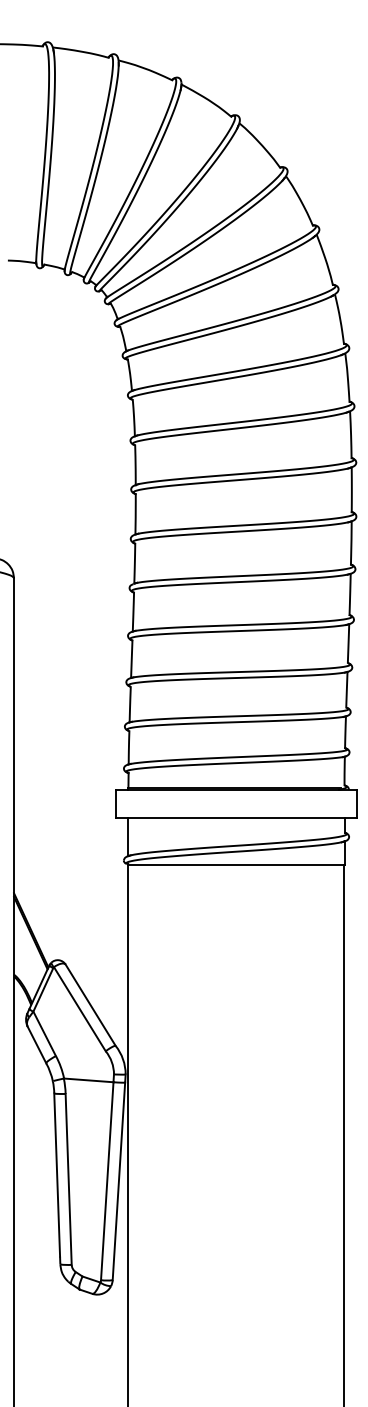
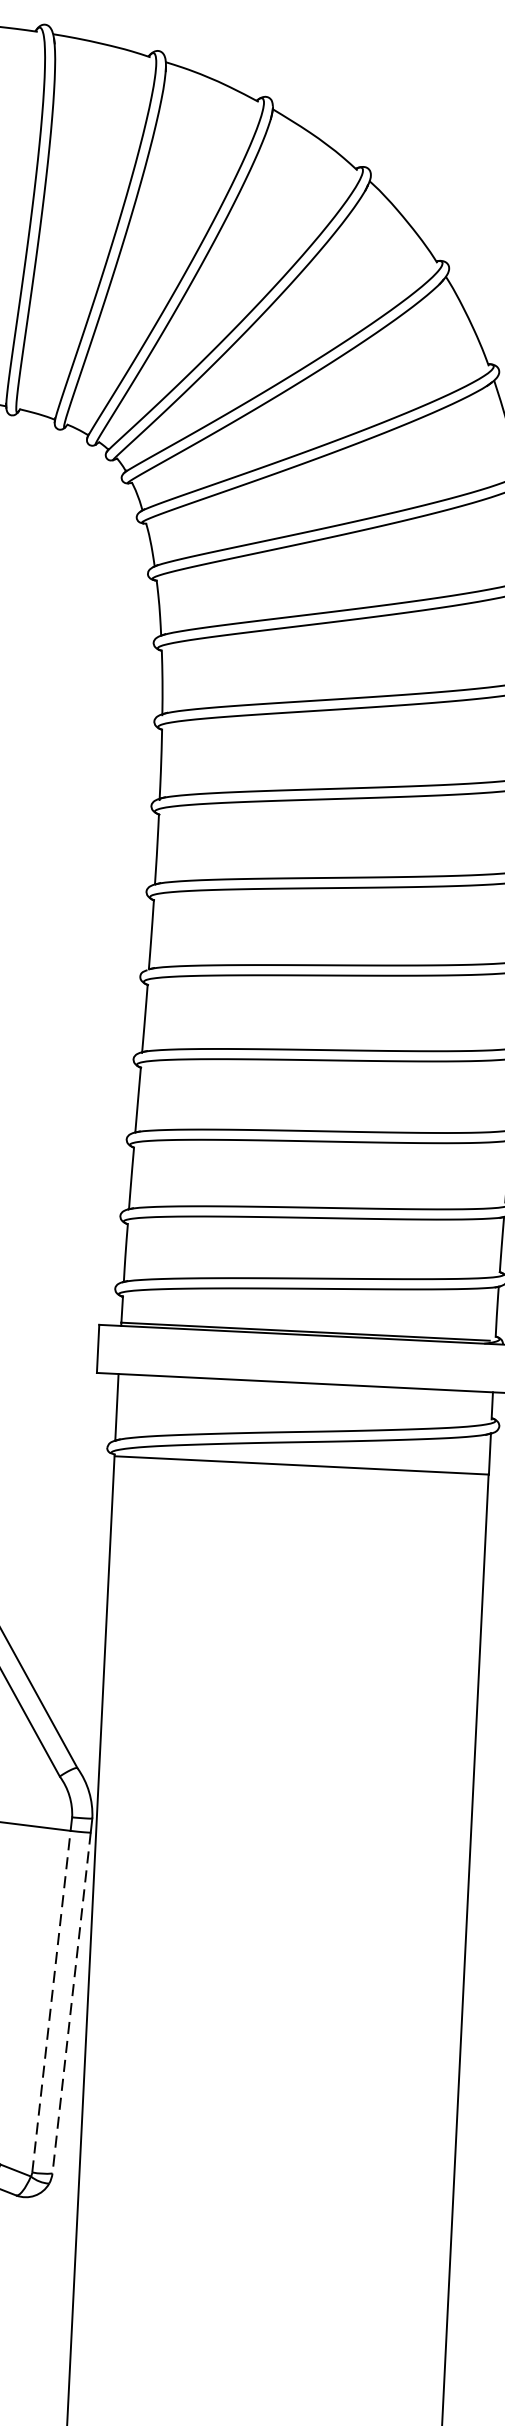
line: (107, 1180) -> (51, 2000), solid -> dashed
line: (118, 1181) -> (70, 2003), solid -> dashed

